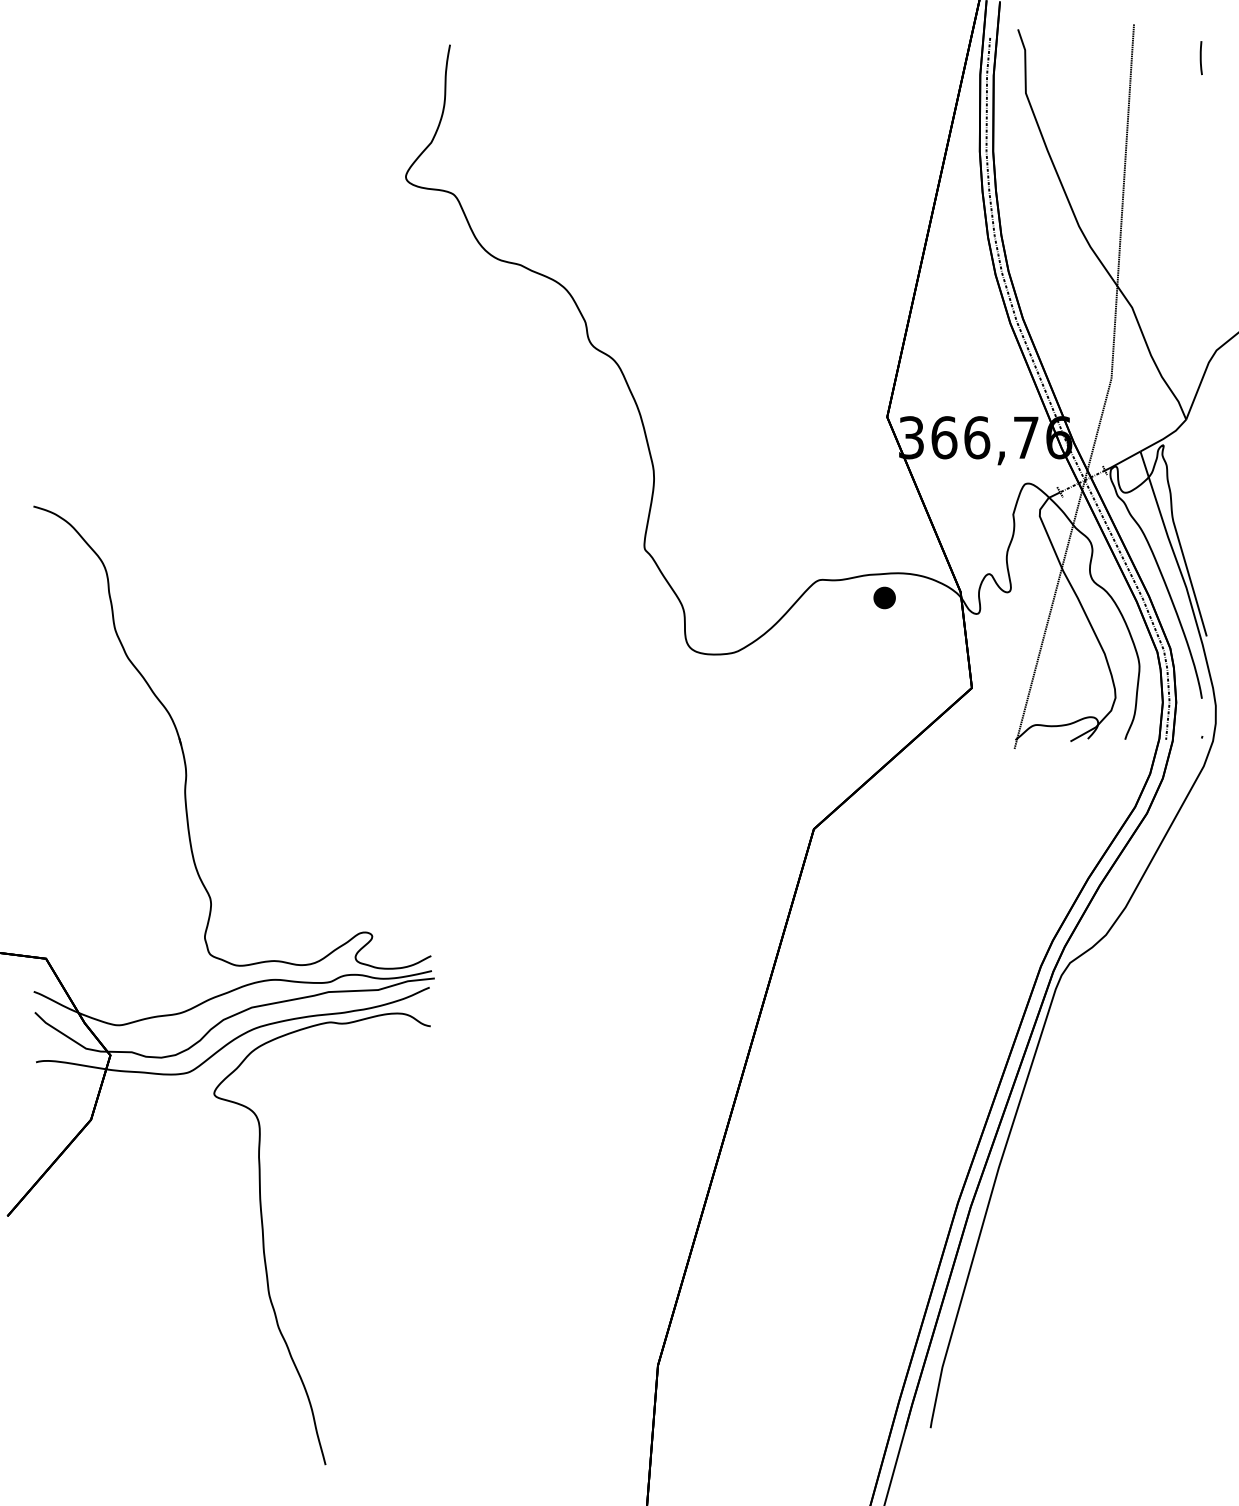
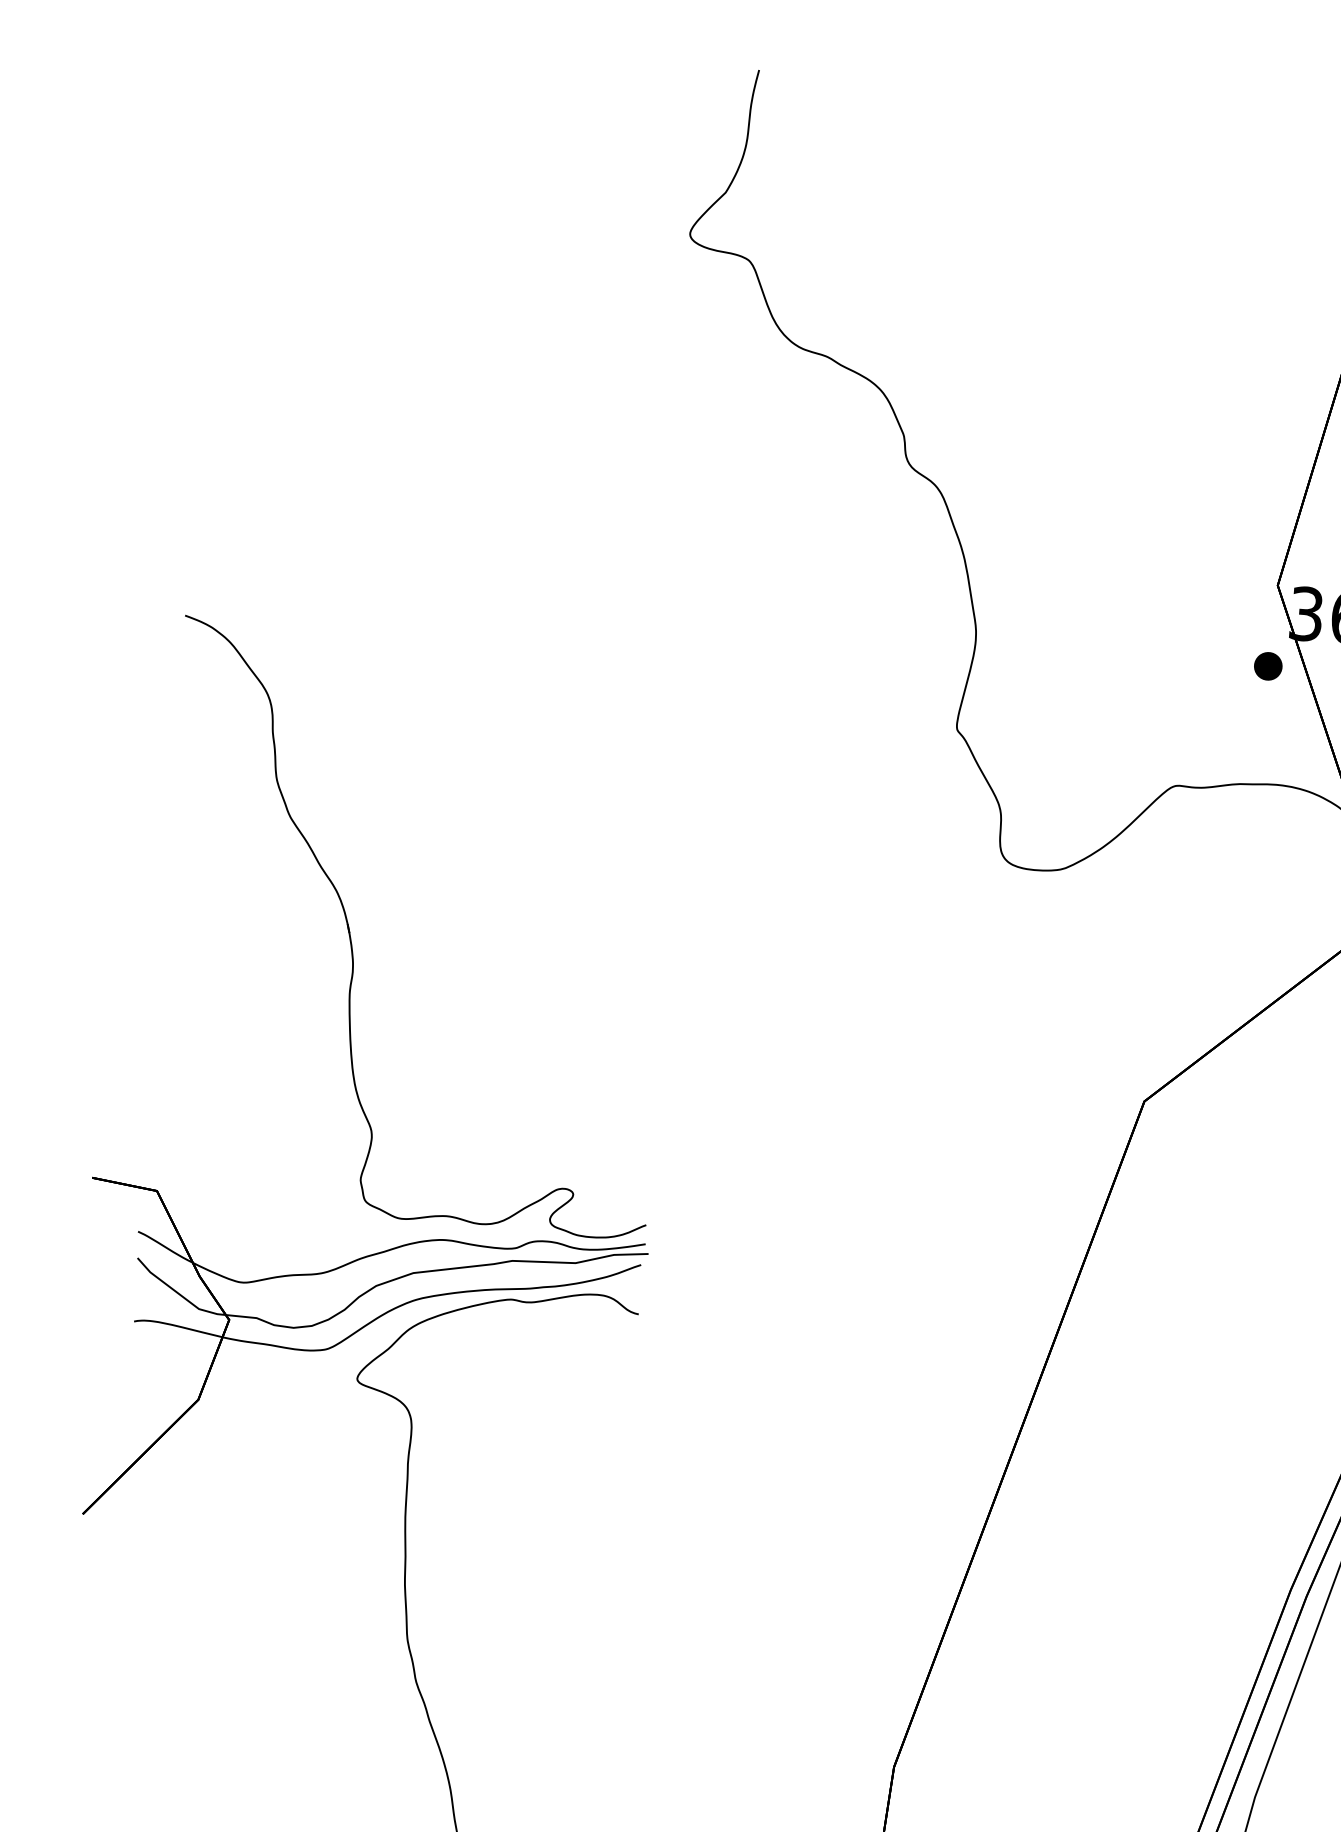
part: (884, 597) -> (1268, 665), moved

